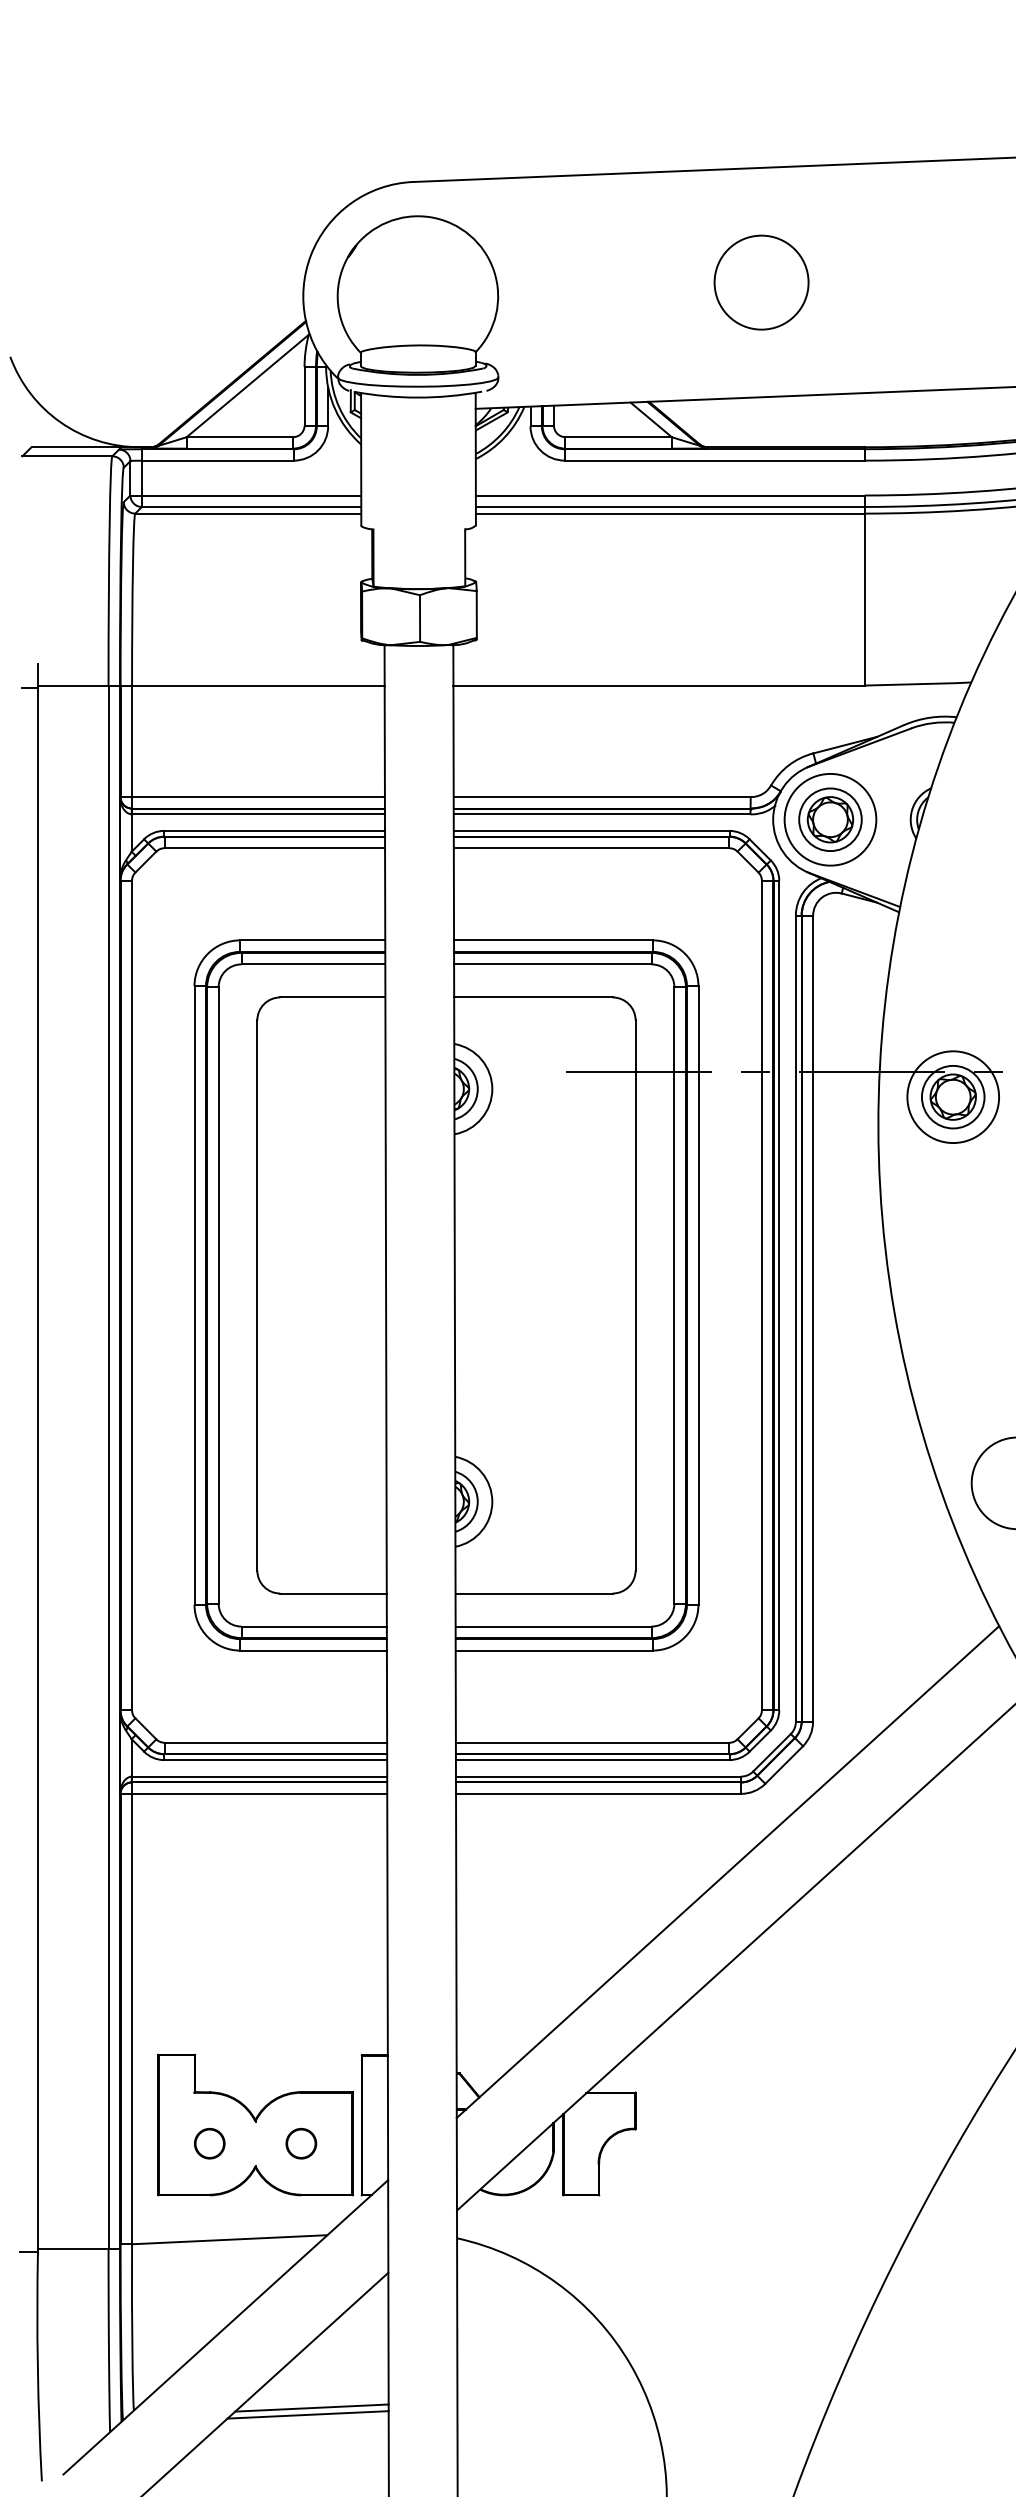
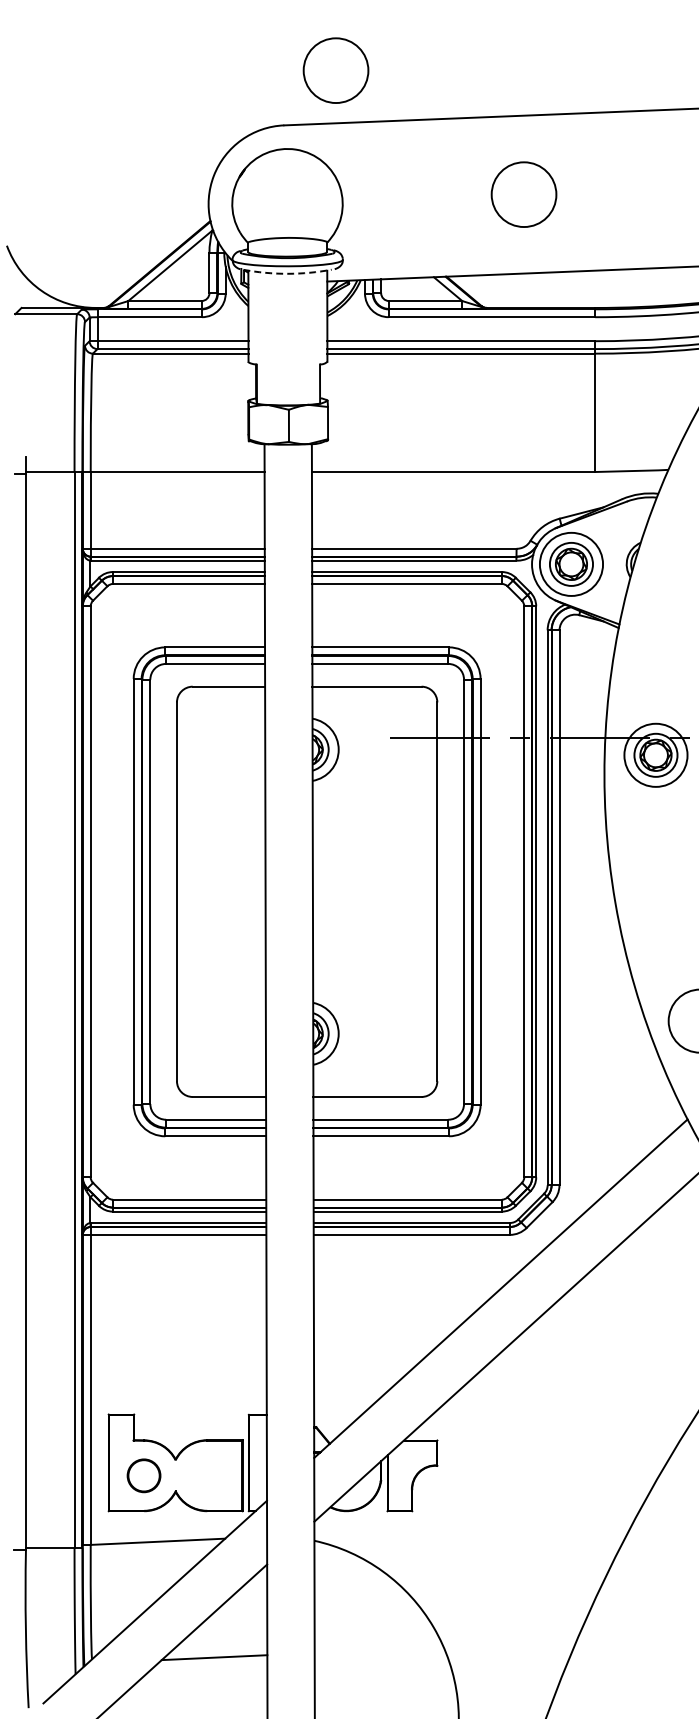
circle: (487, 102) -> (335, 70), added
arc: (417, 397) -> (287, 273), solid -> dashed
circle: (210, 2143) -> (144, 1475), size x1.6
circle: (301, 2143) -> (207, 1475), removed
line: (307, 2413) -> (211, 1661), removed

